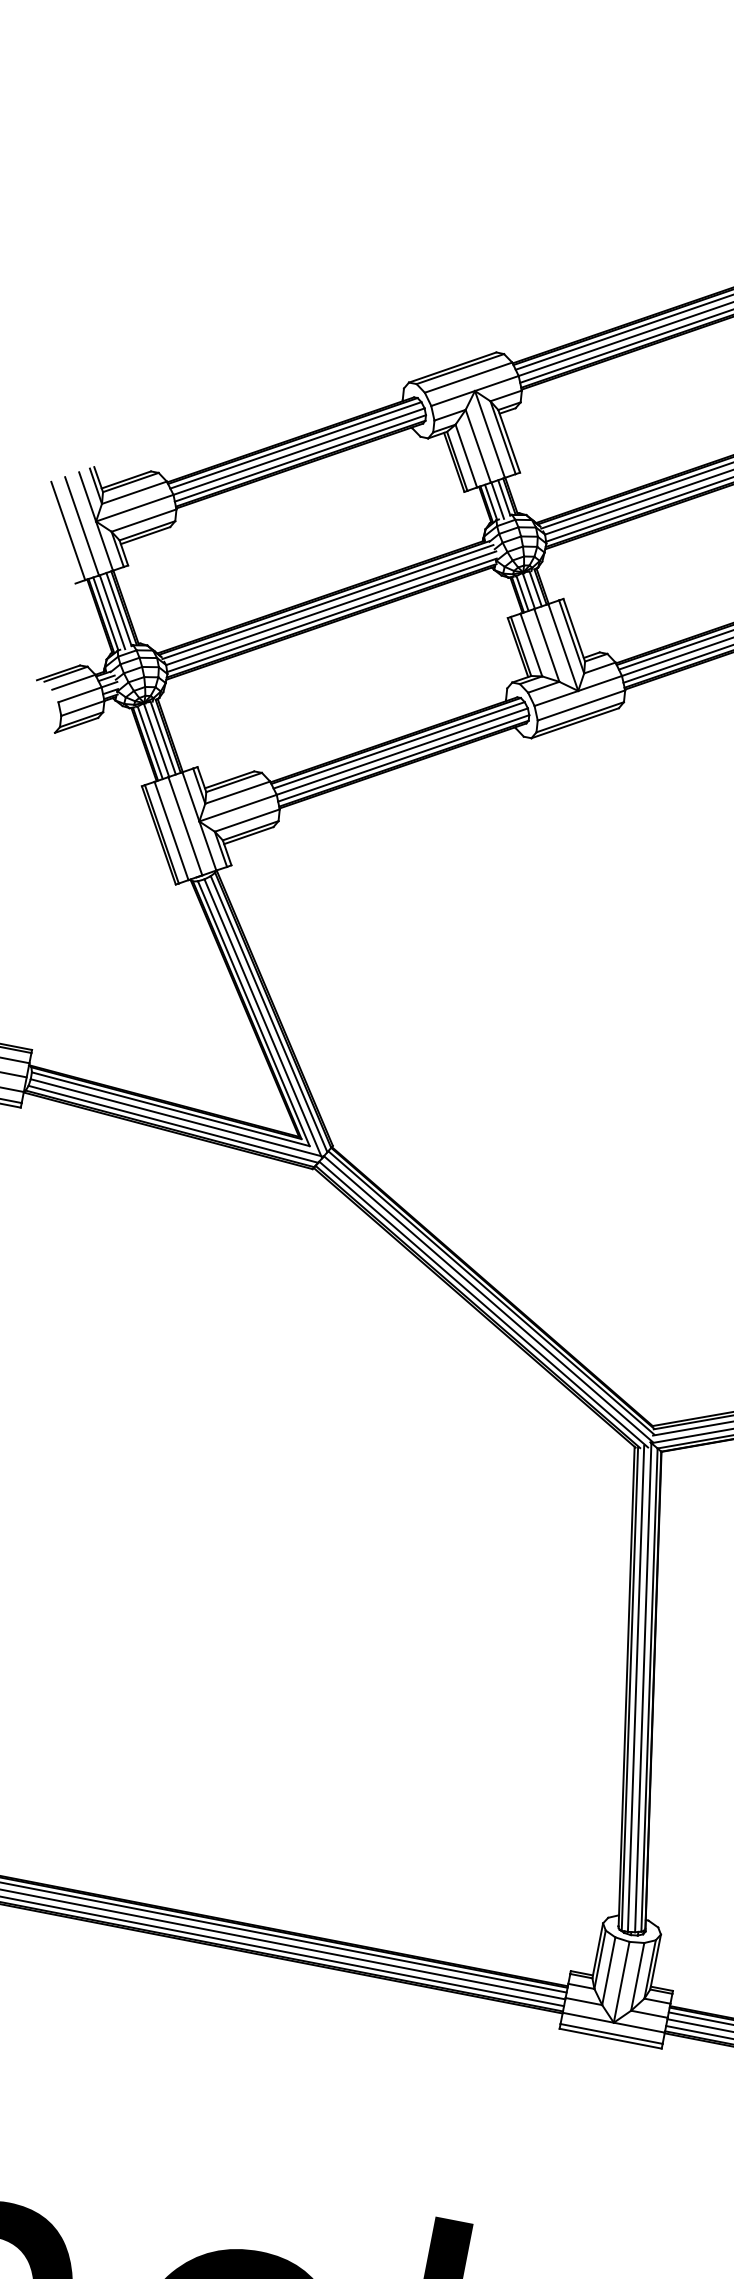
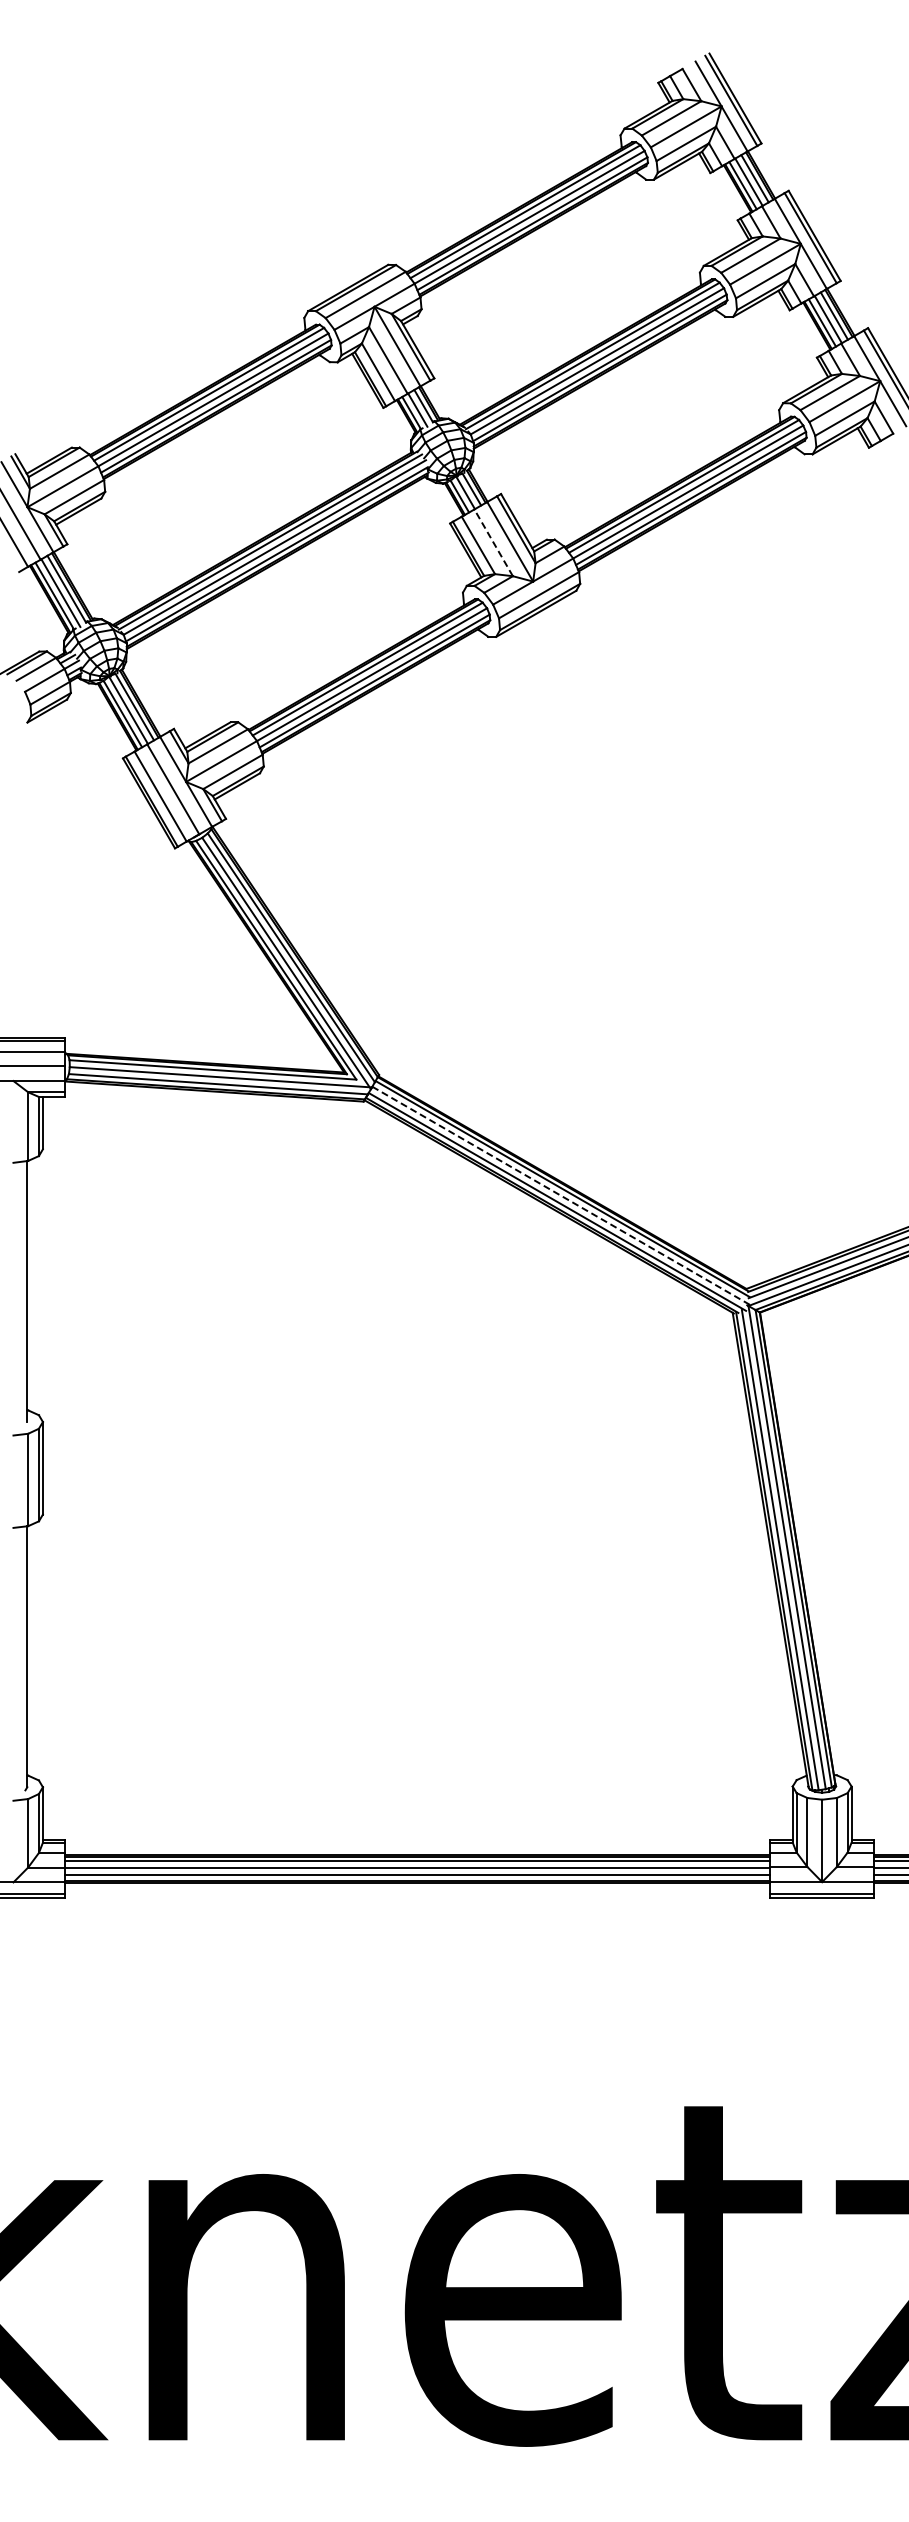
line: (546, 645) -> (493, 542), solid -> dashed
line: (487, 1298) -> (560, 1195), solid -> dashed

